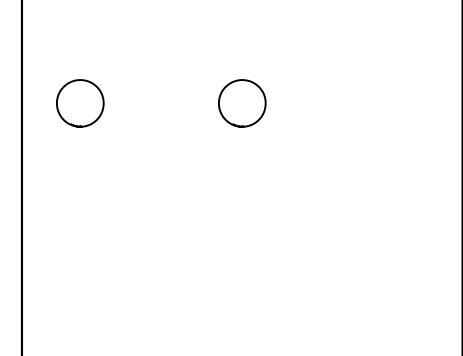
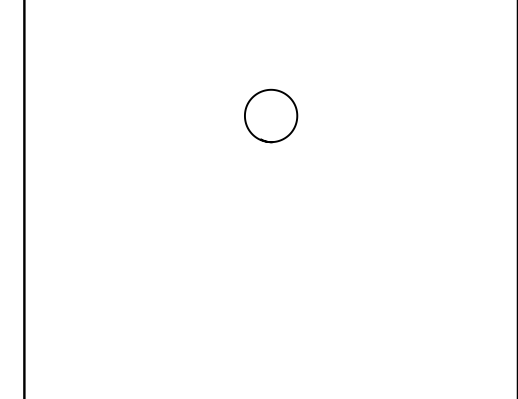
curve: (72, 123) -> (80, 138), removed

